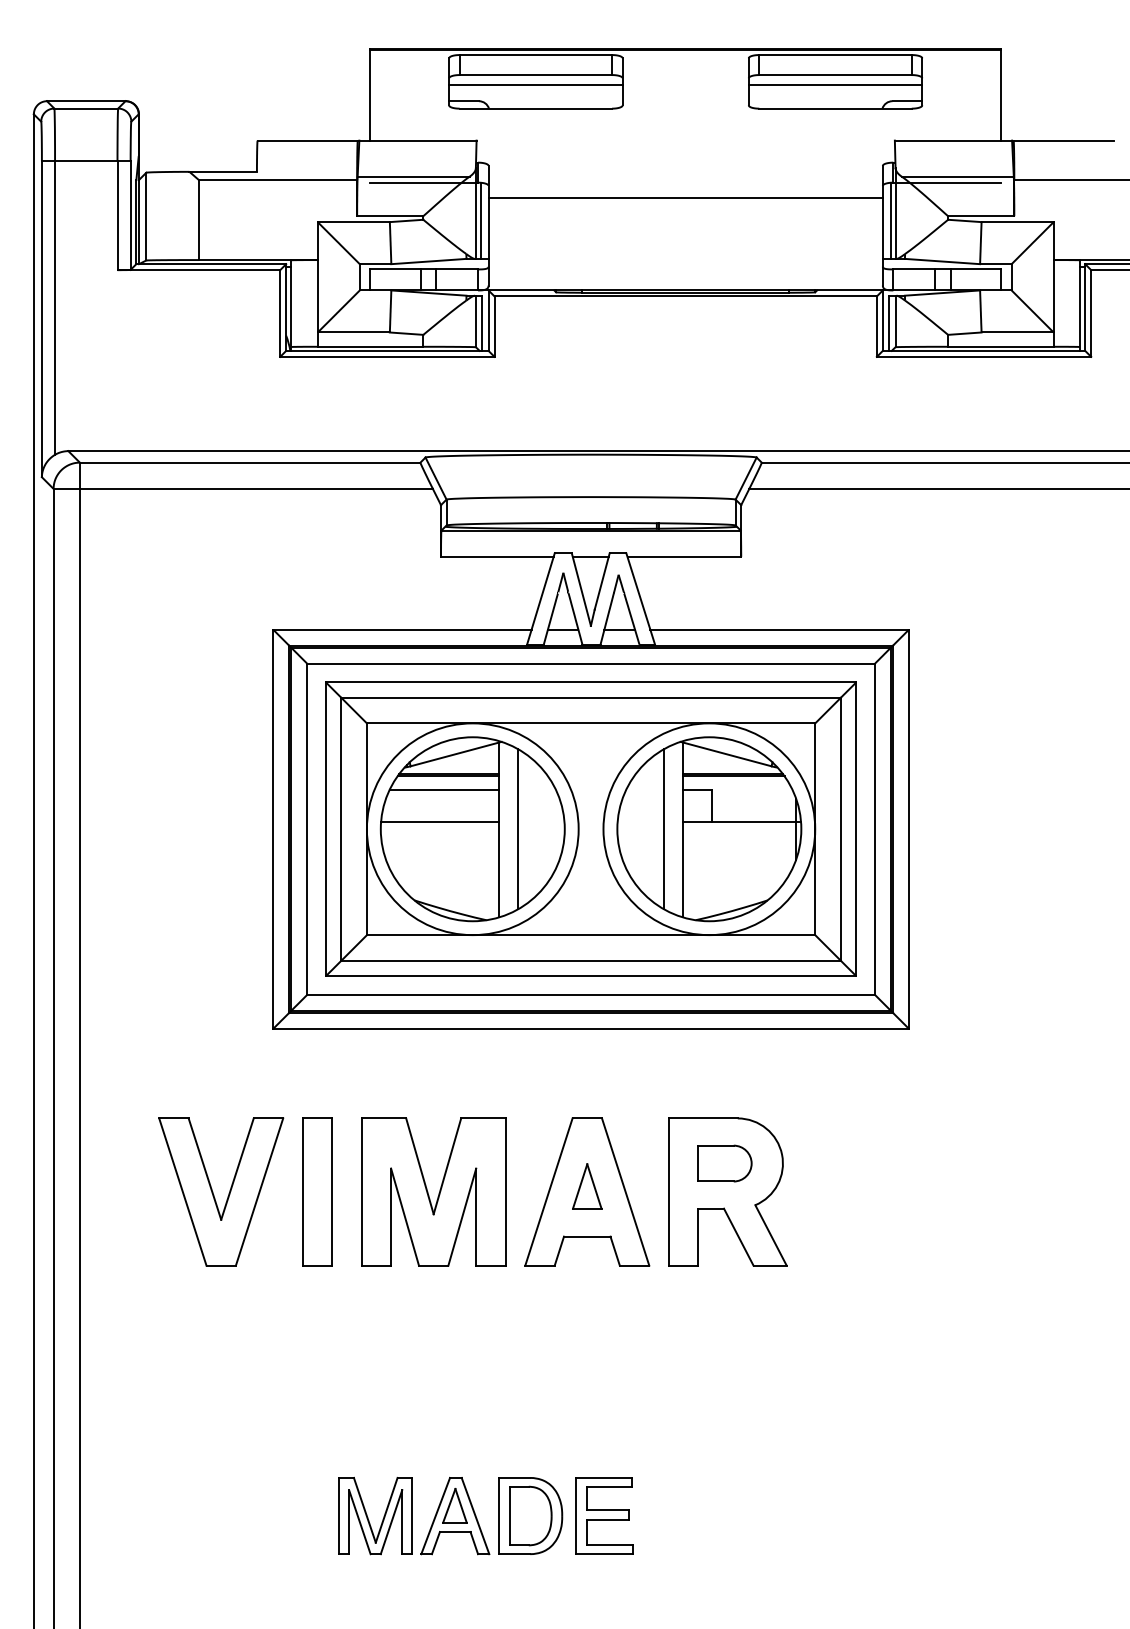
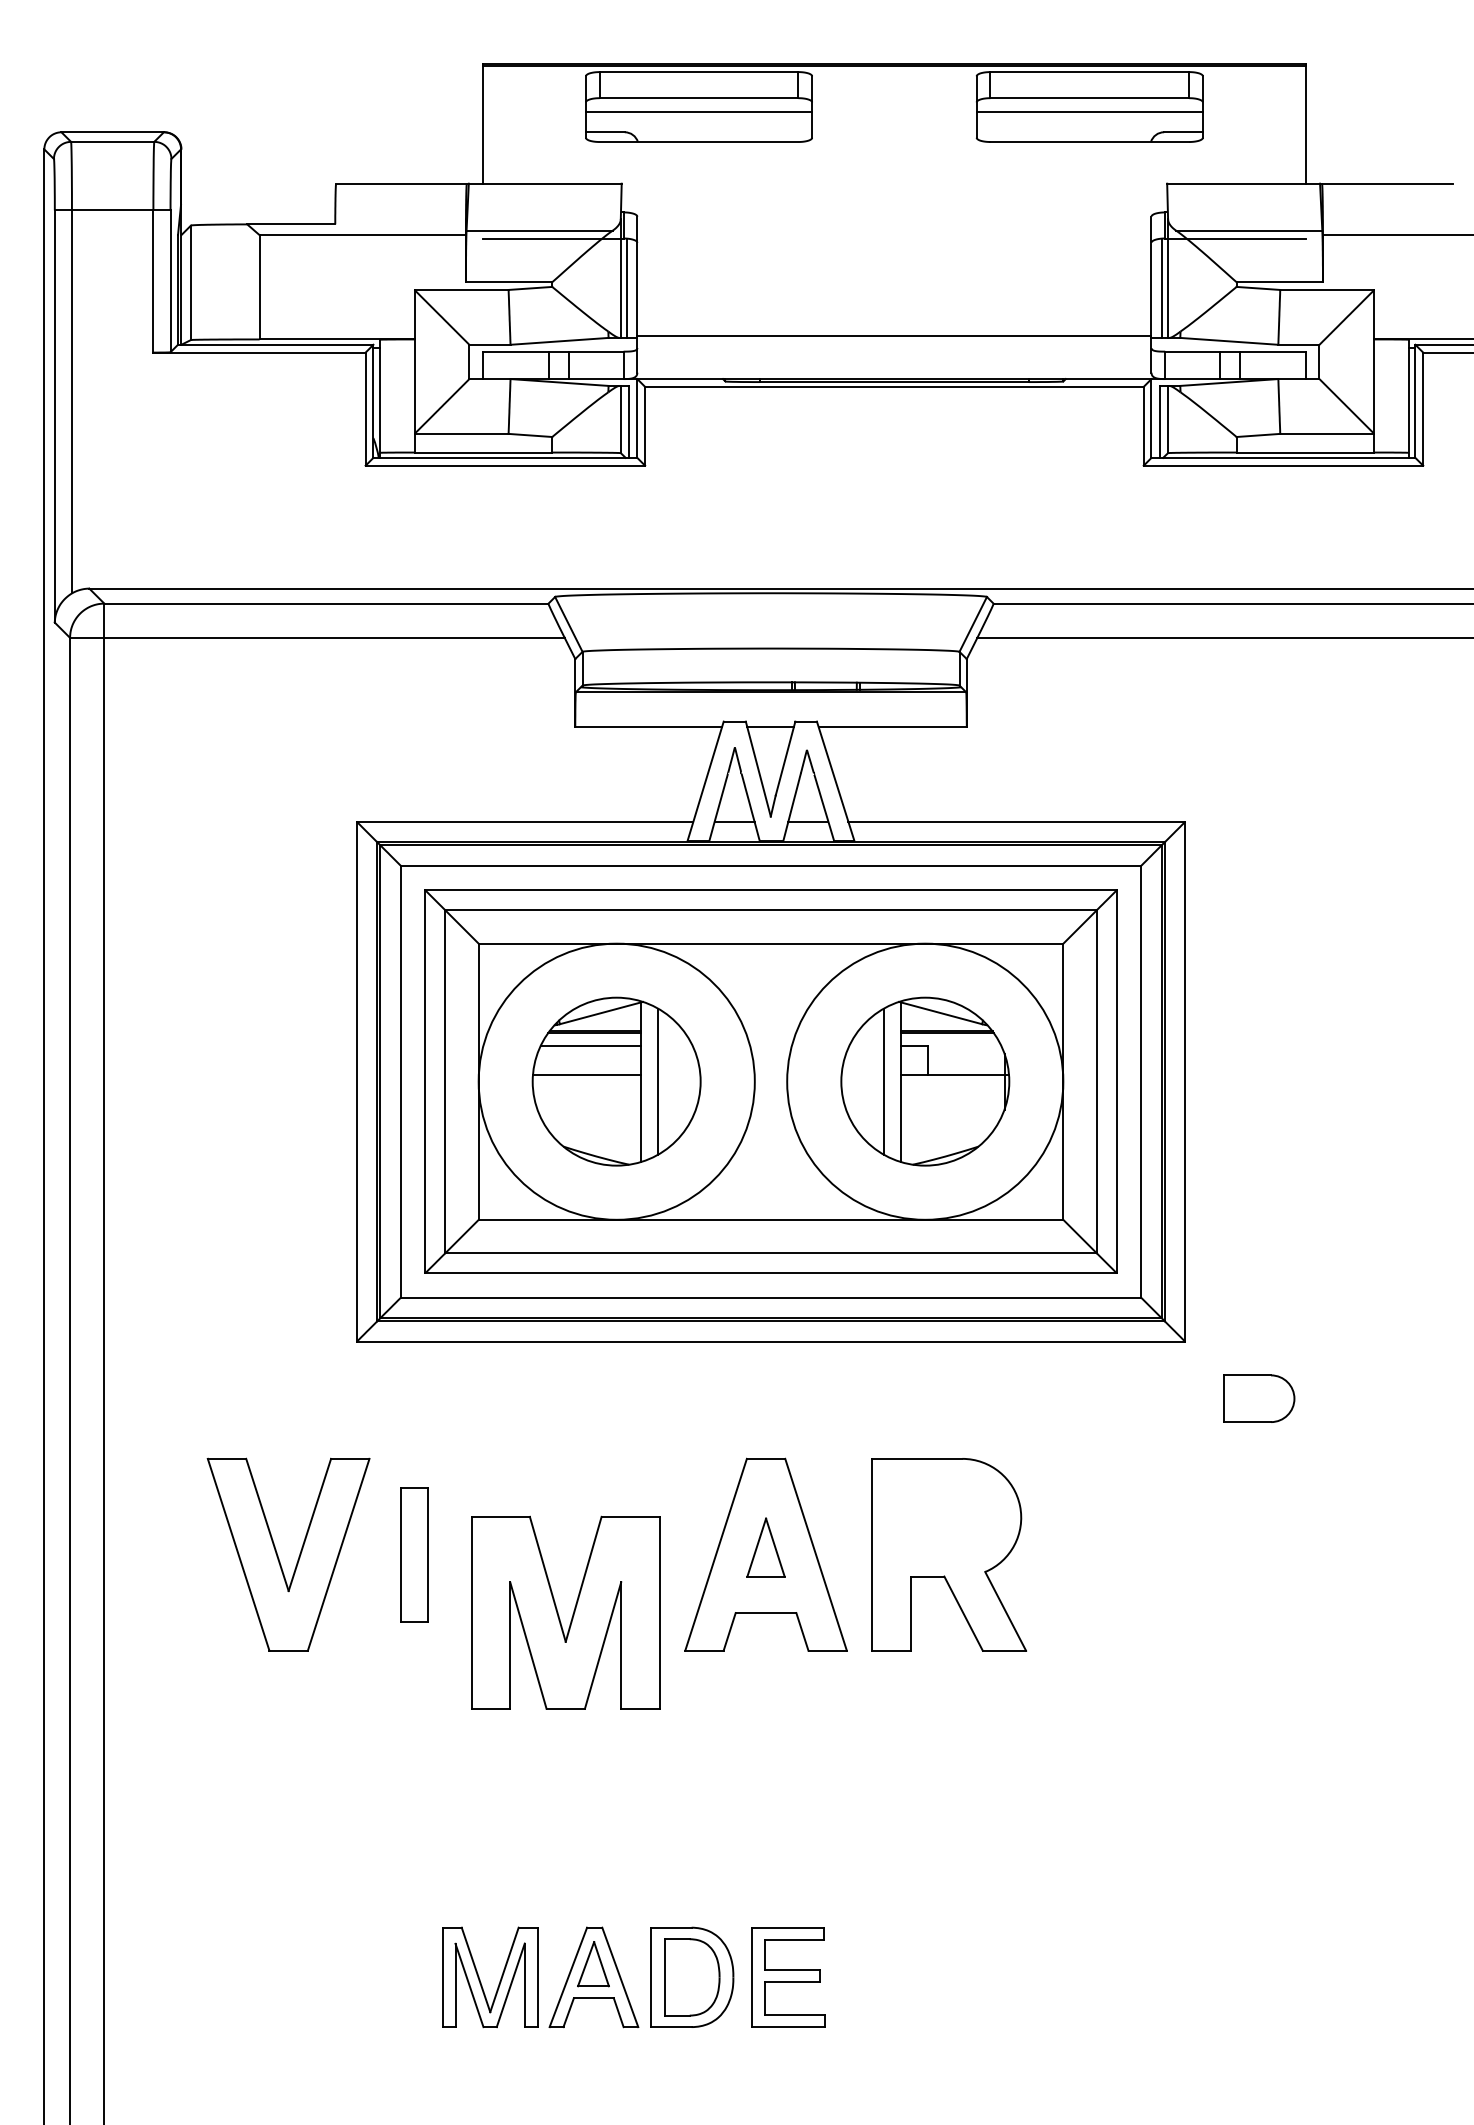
line: (685, 197) -> (894, 335), moved
part: (472, 829) -> (616, 1081), size x0.7
part: (709, 829) -> (925, 1081), size x0.7
part: (724, 1163) -> (1259, 1398), moved
part: (316, 1191) -> (413, 1554), size x0.7
part: (428, 1194) -> (559, 1615), moved

